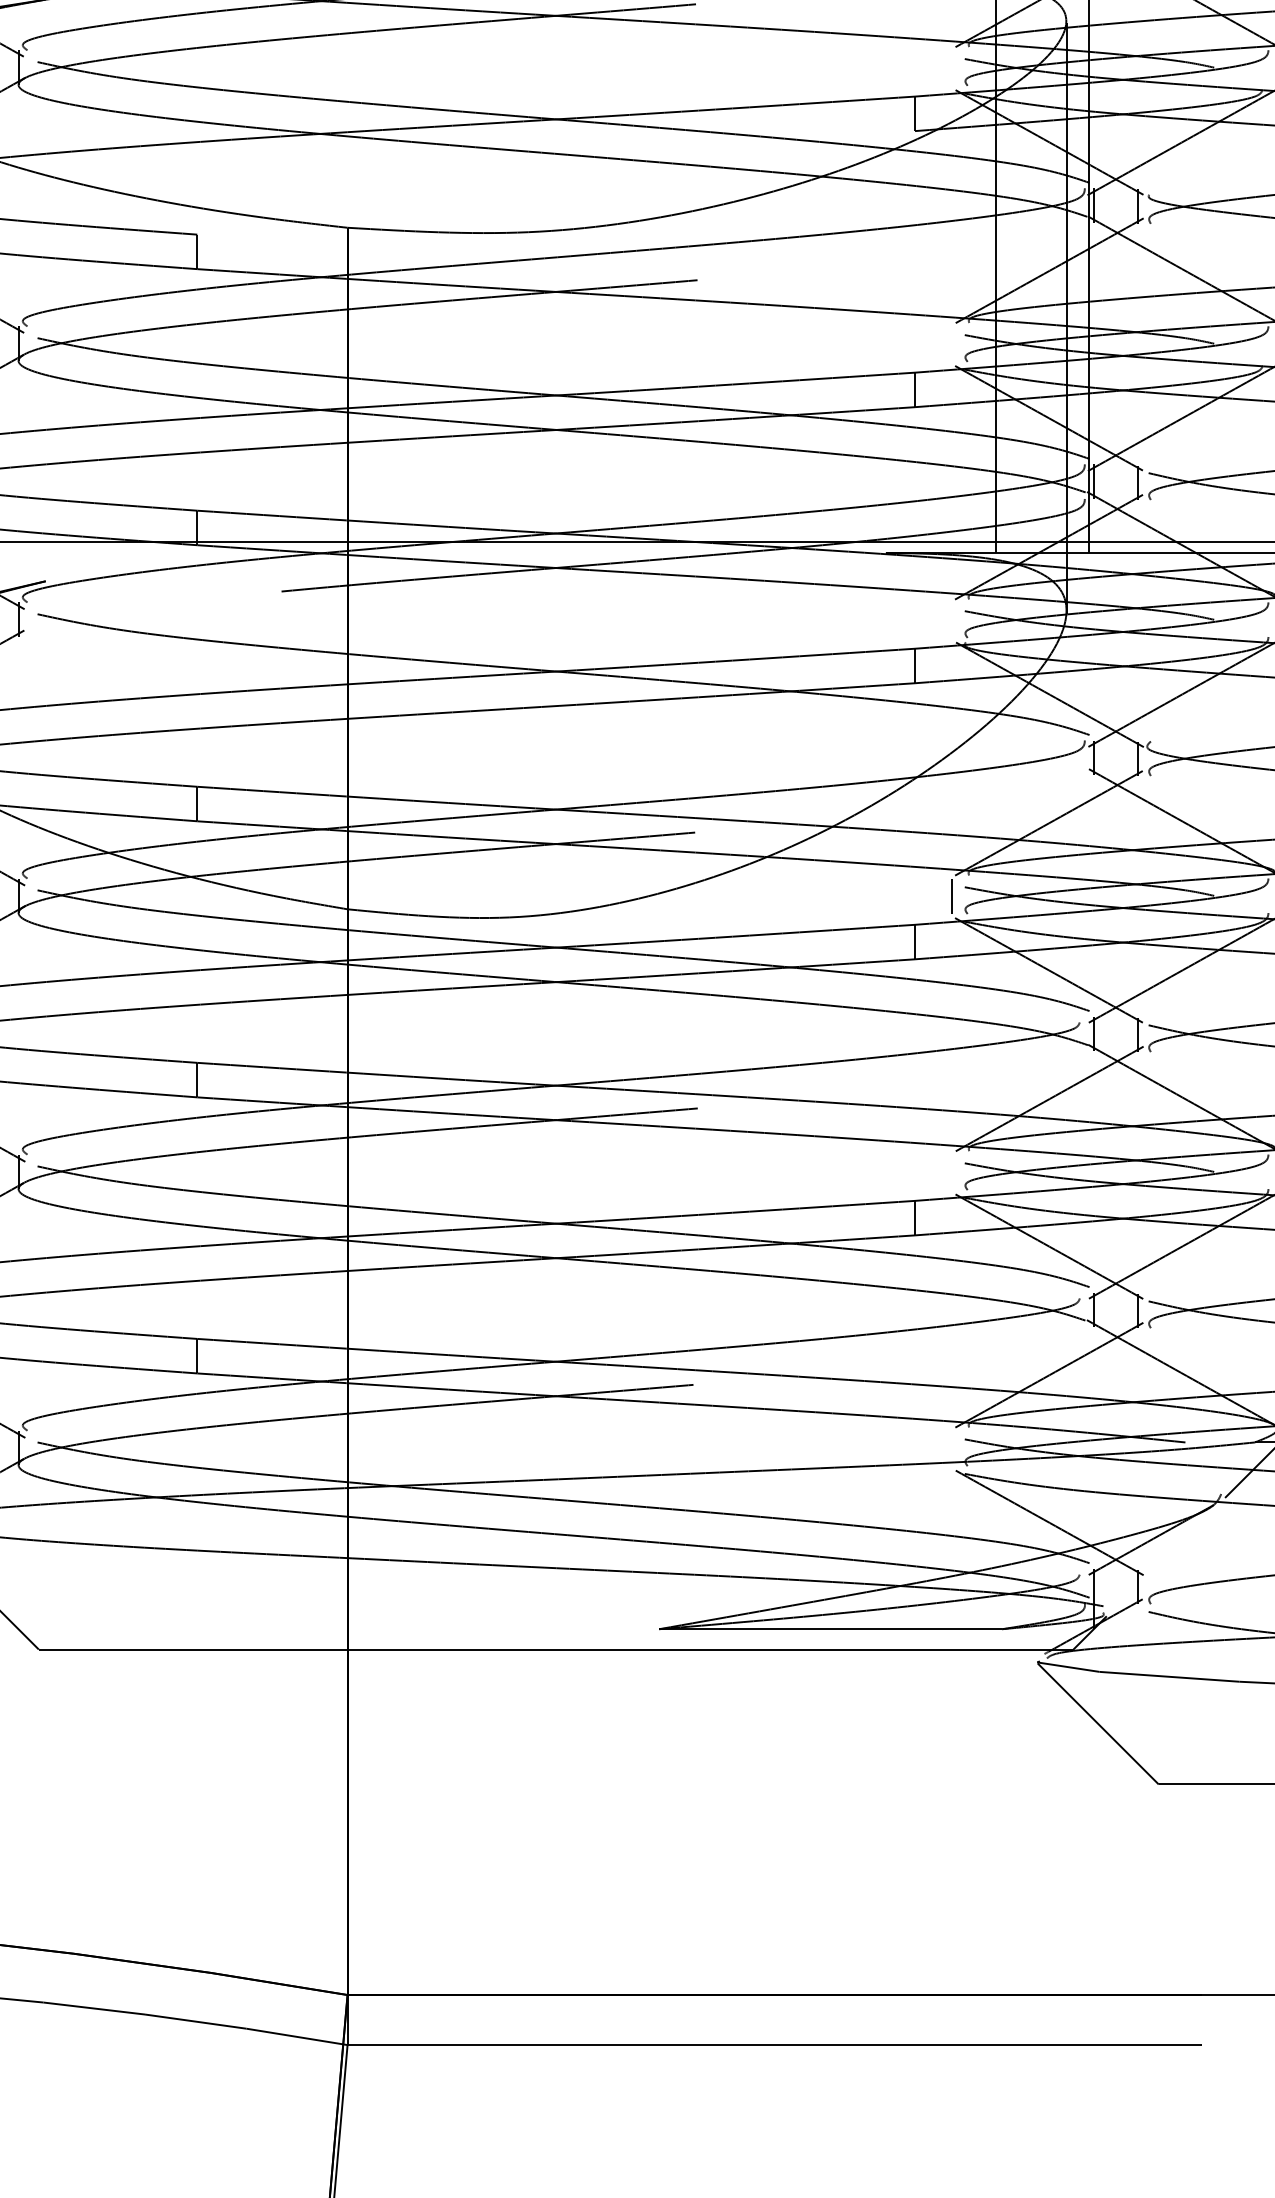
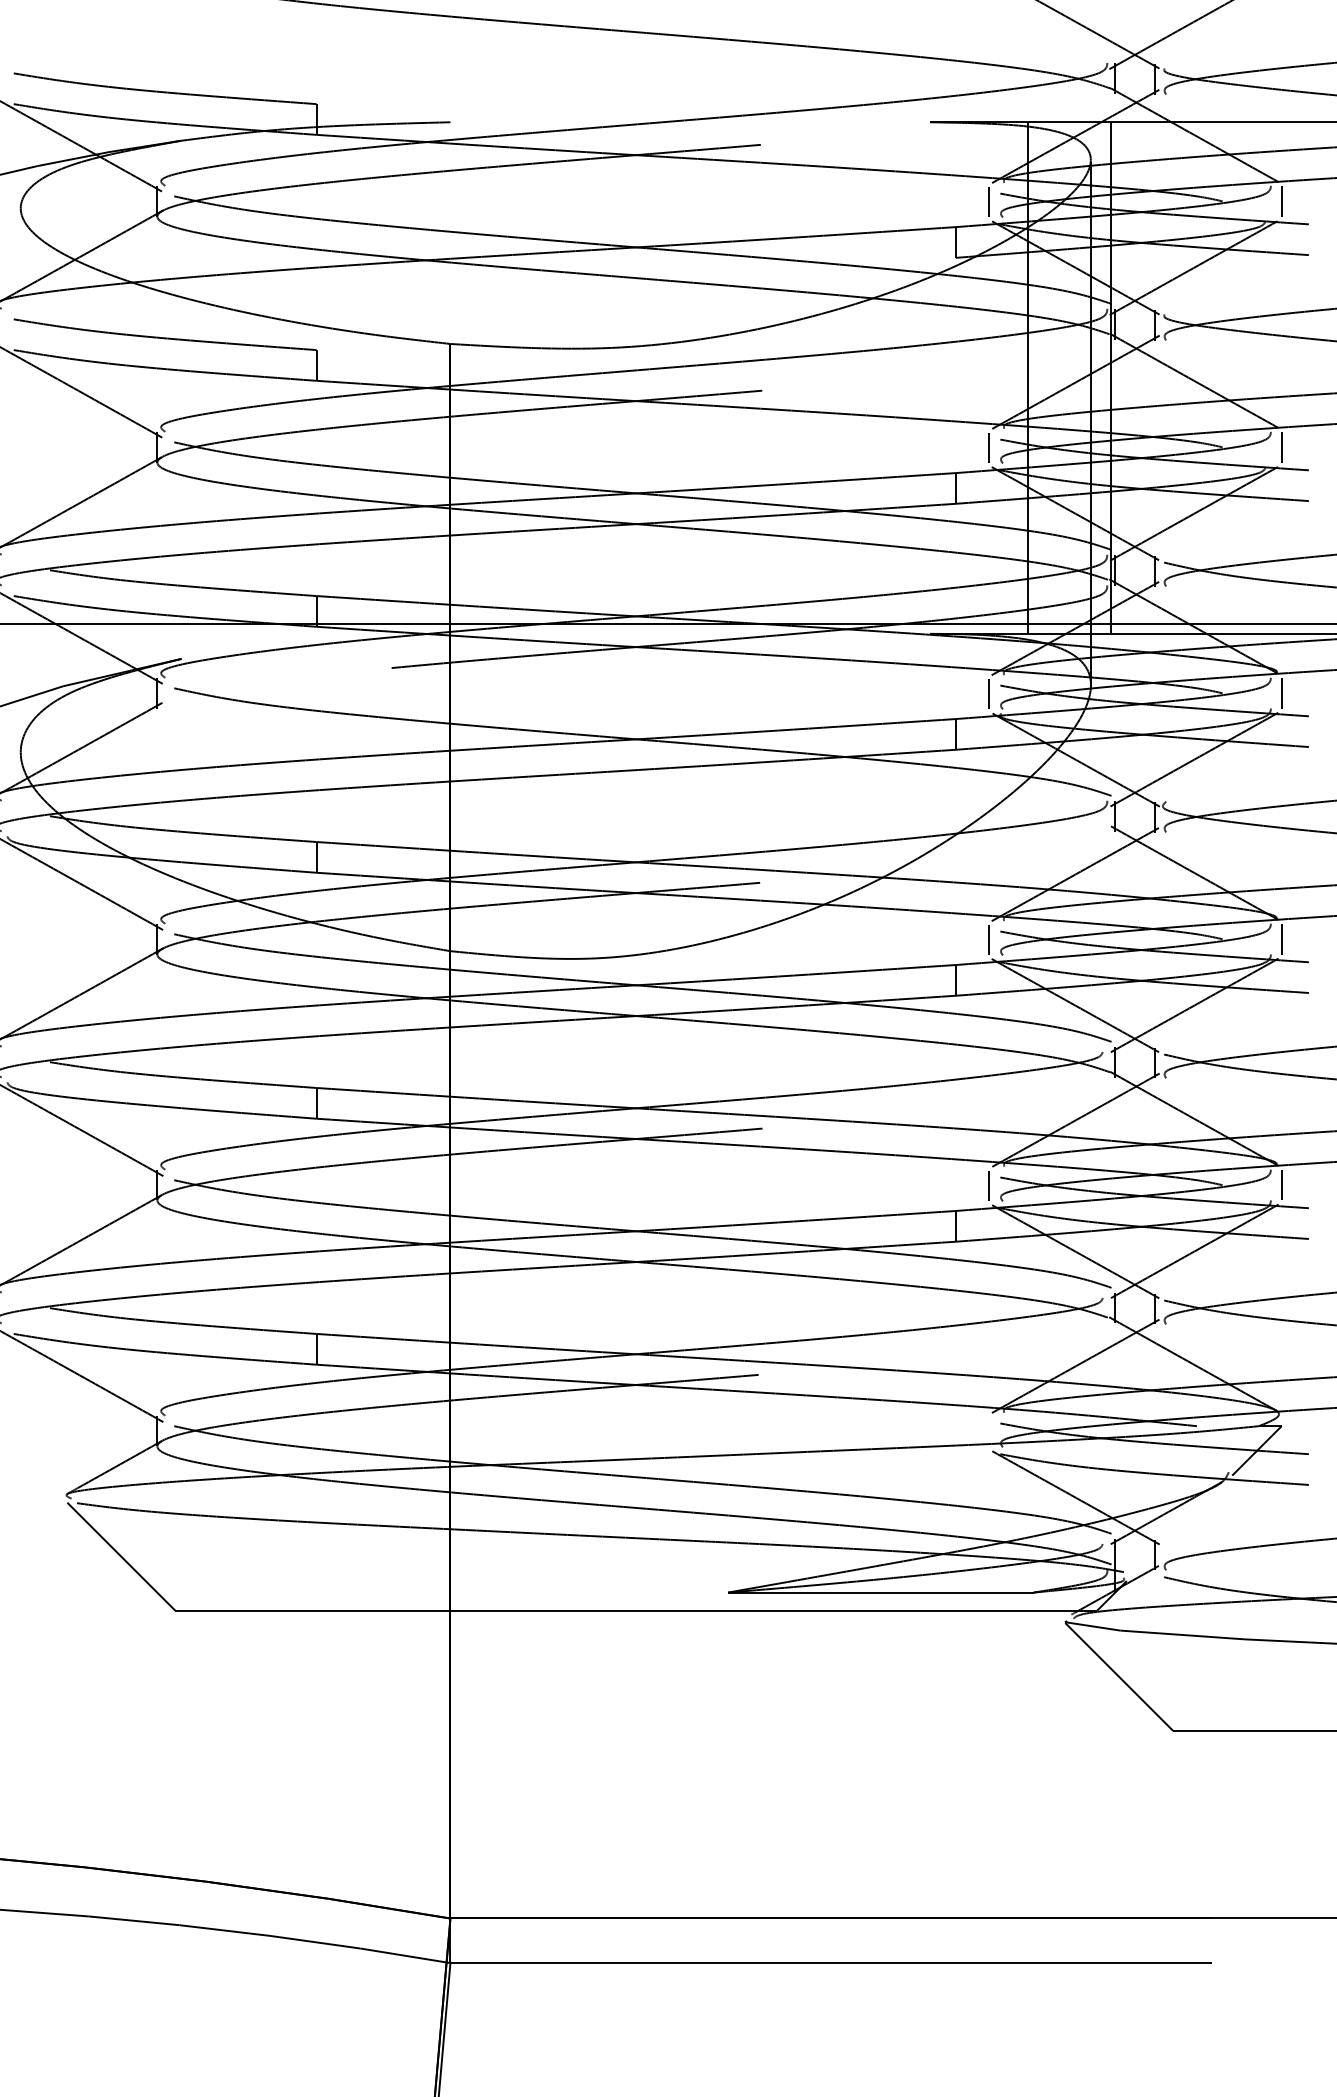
line: (951, 67) -> (988, 201), added
line: (951, 343) -> (988, 447), added
line: (951, 620) -> (988, 693), added
line: (951, 1172) -> (988, 1185), added

